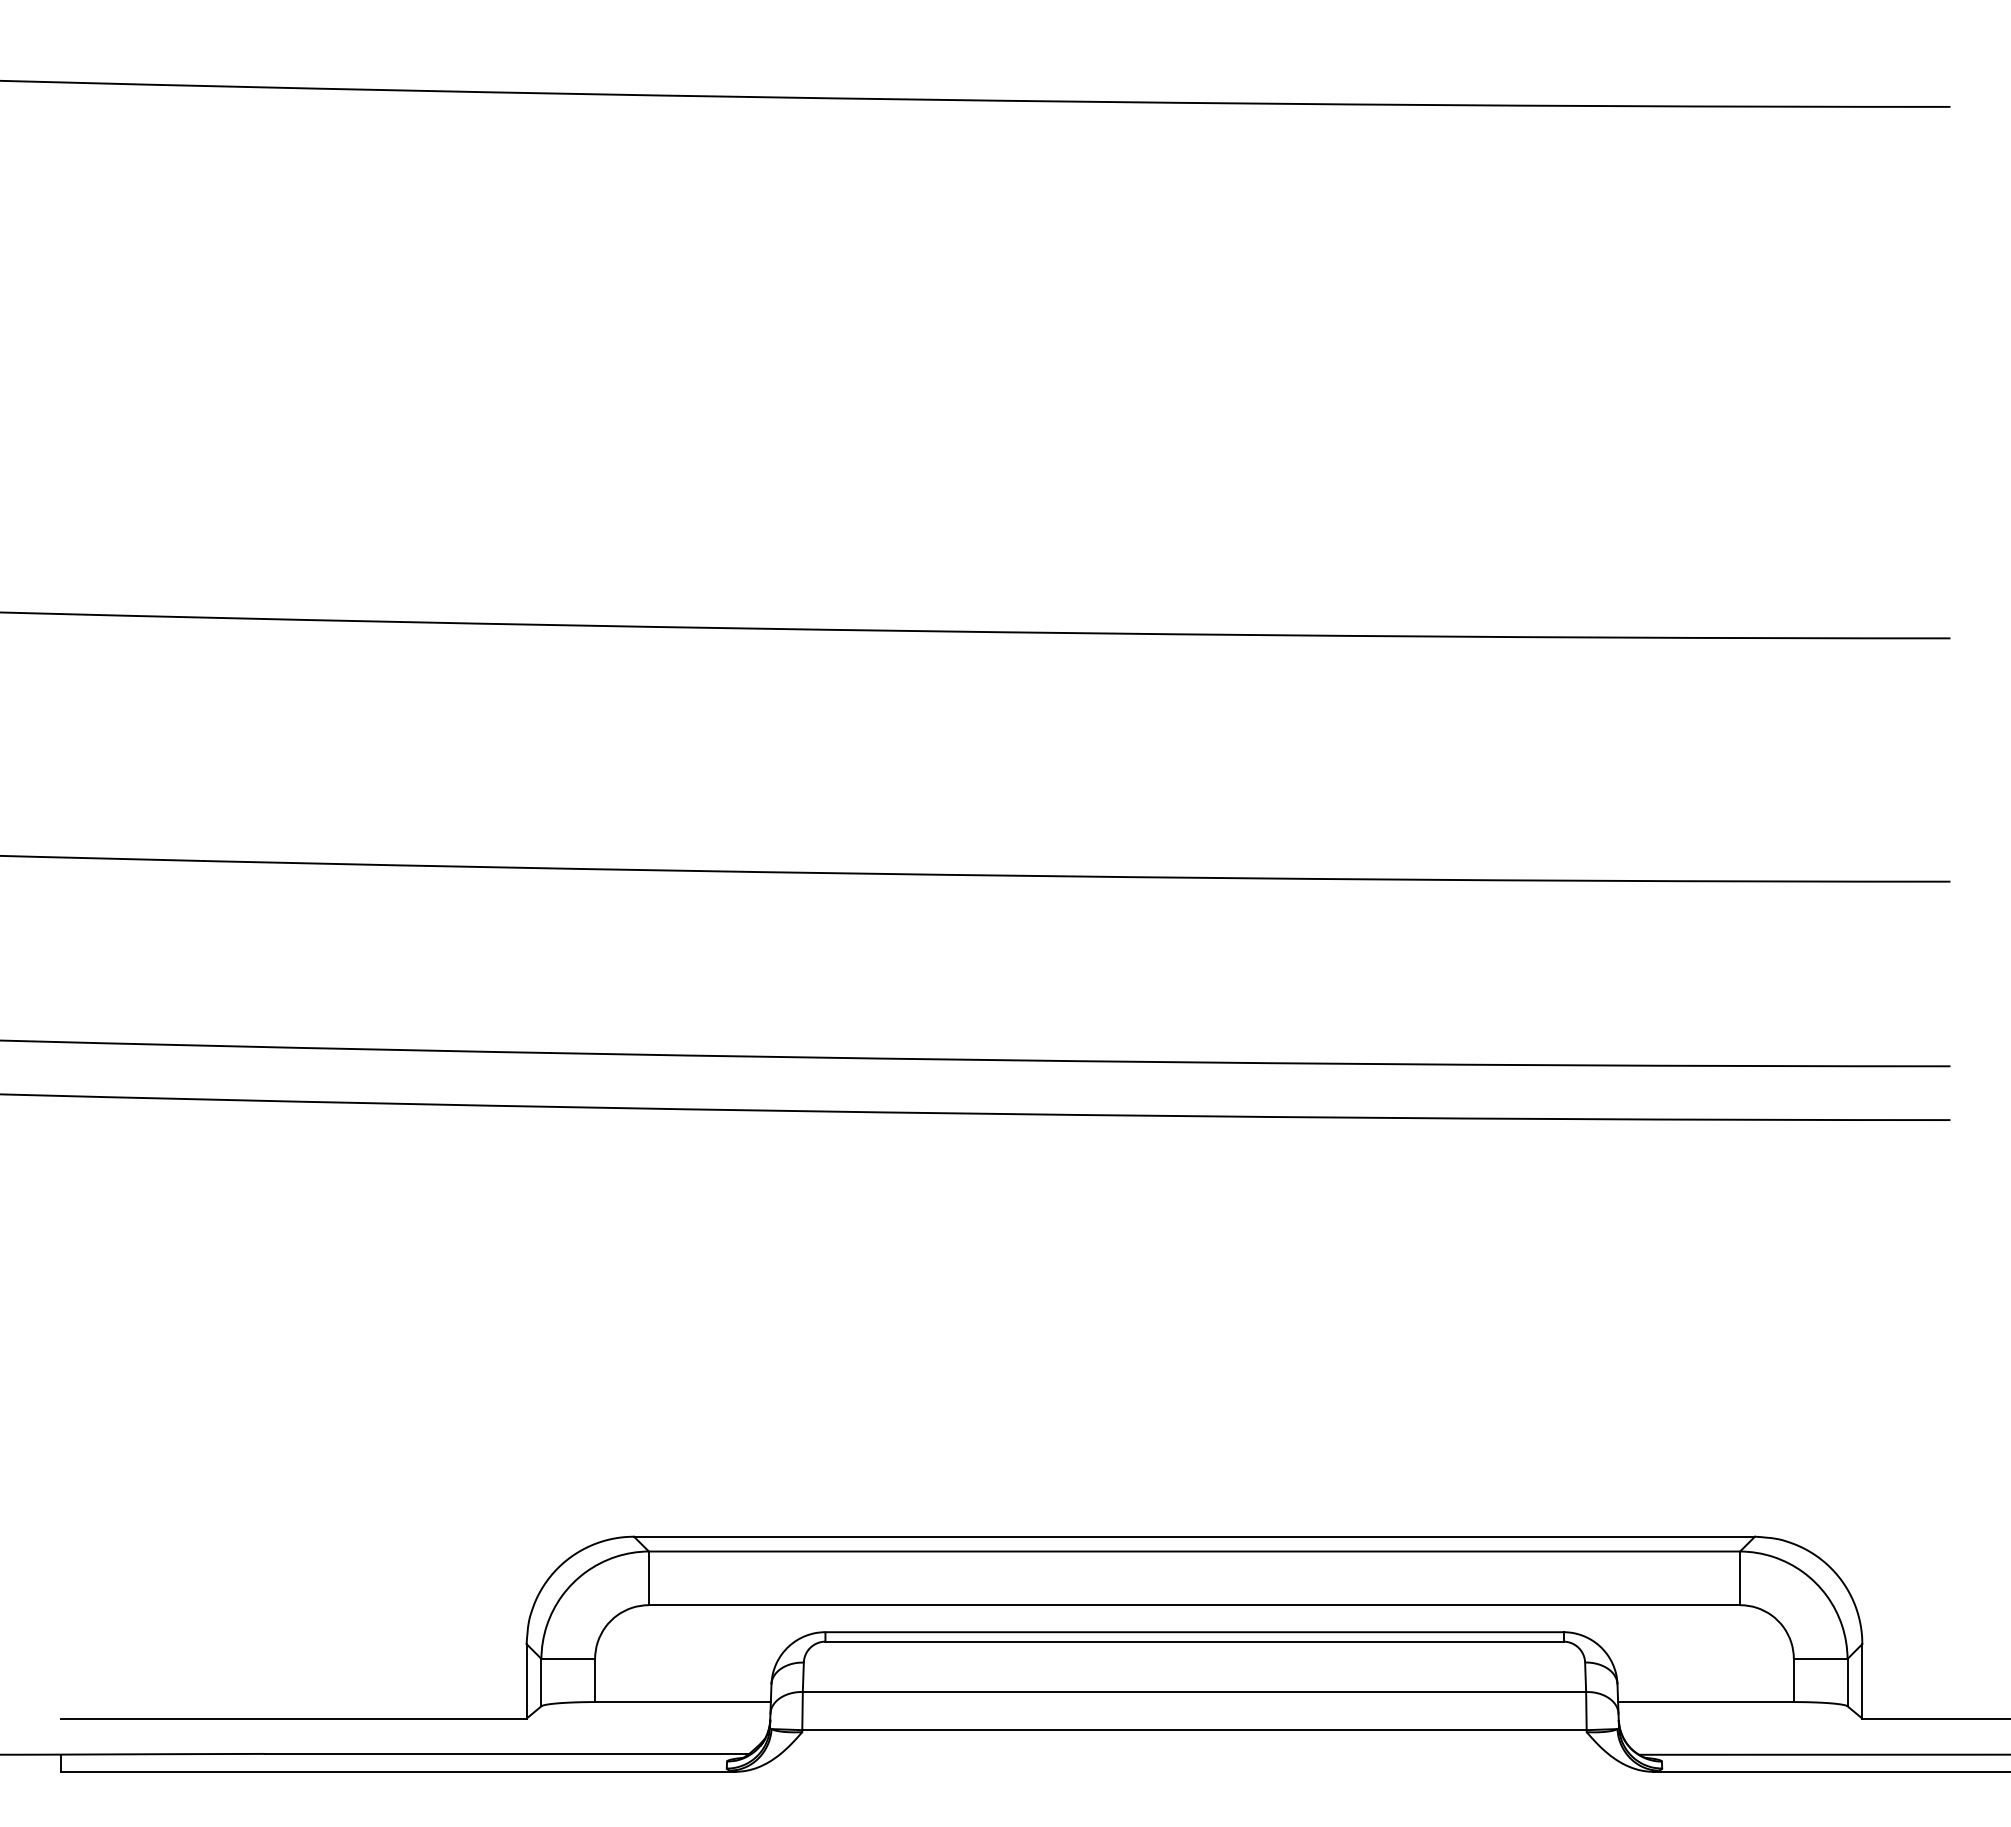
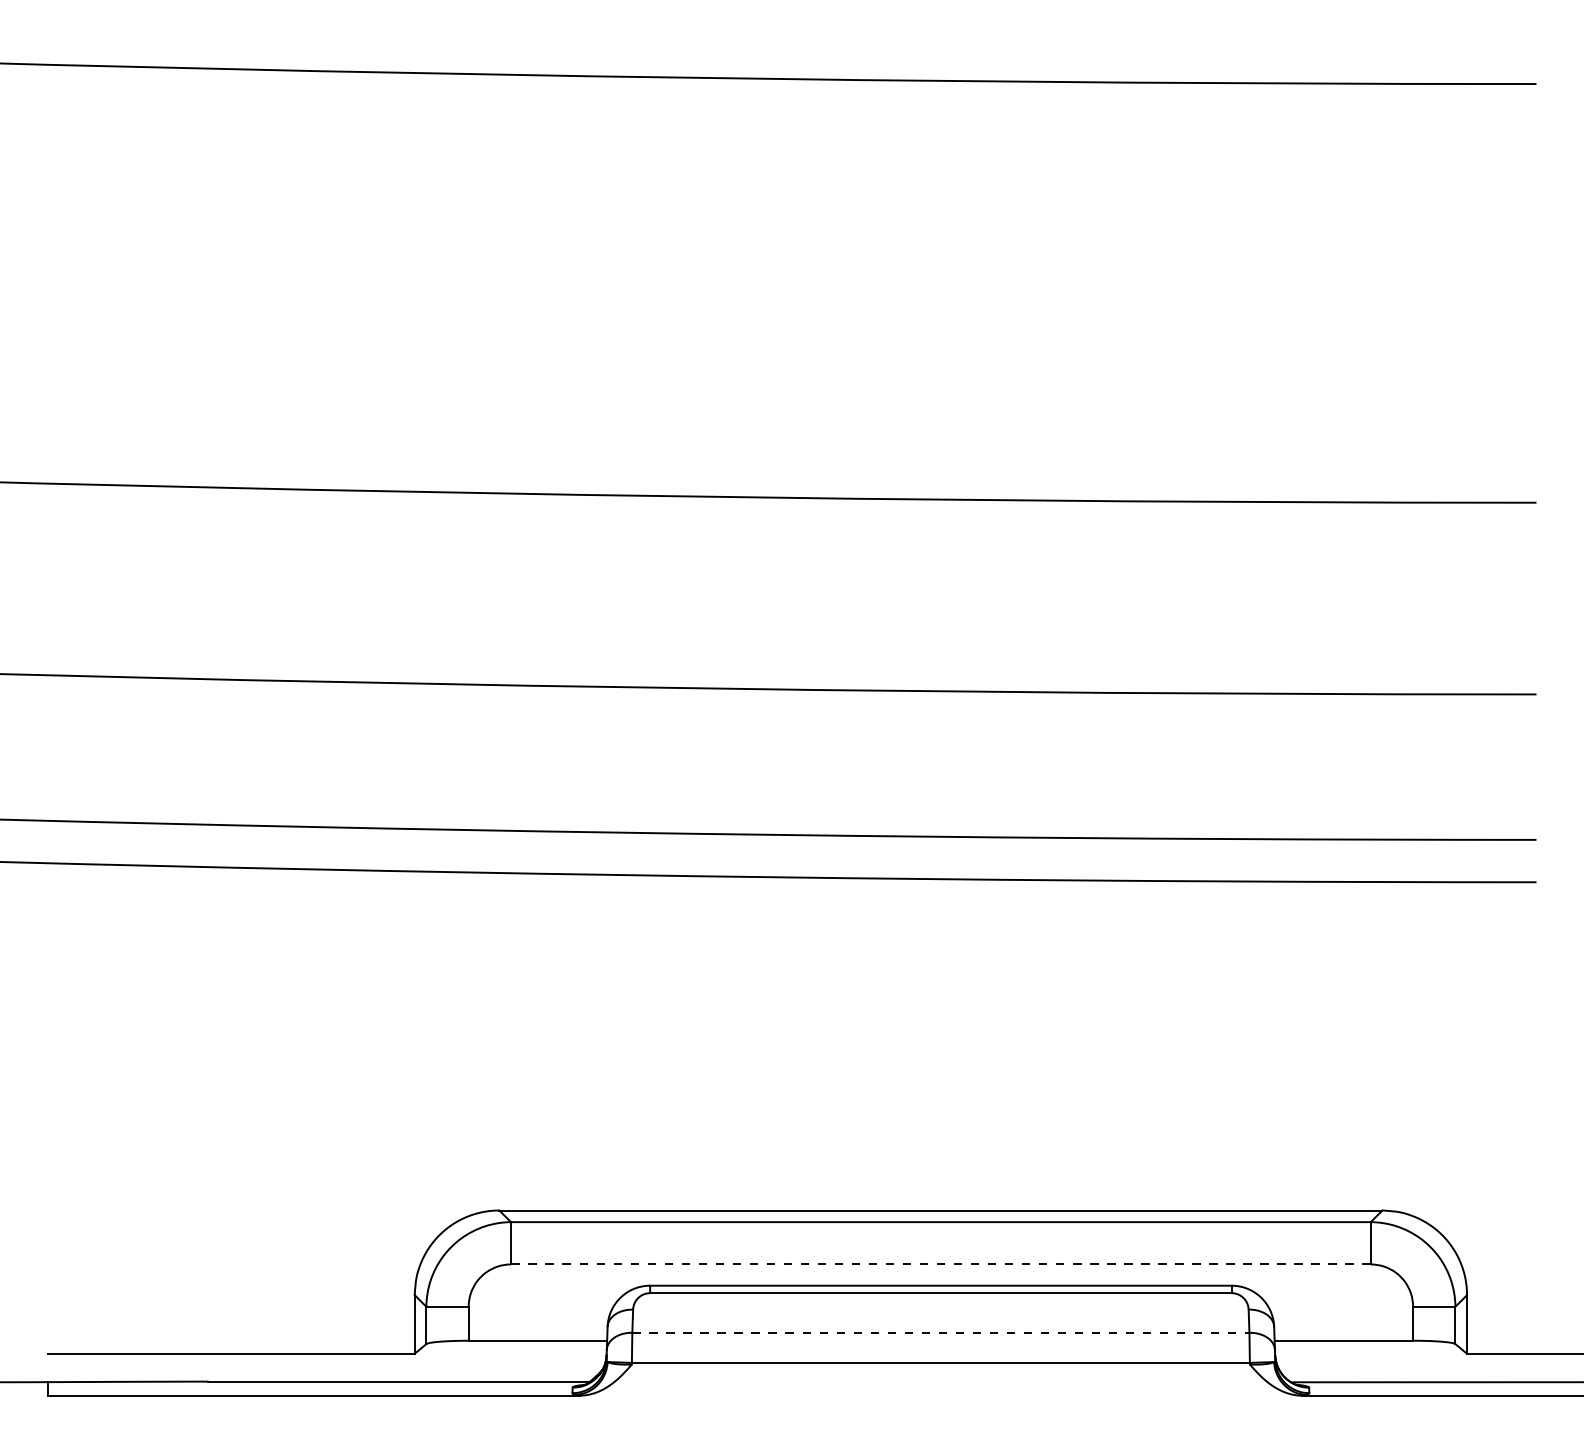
line: (1193, 1605) -> (940, 1264), solid -> dashed
line: (1193, 1691) -> (940, 1332), solid -> dashed

